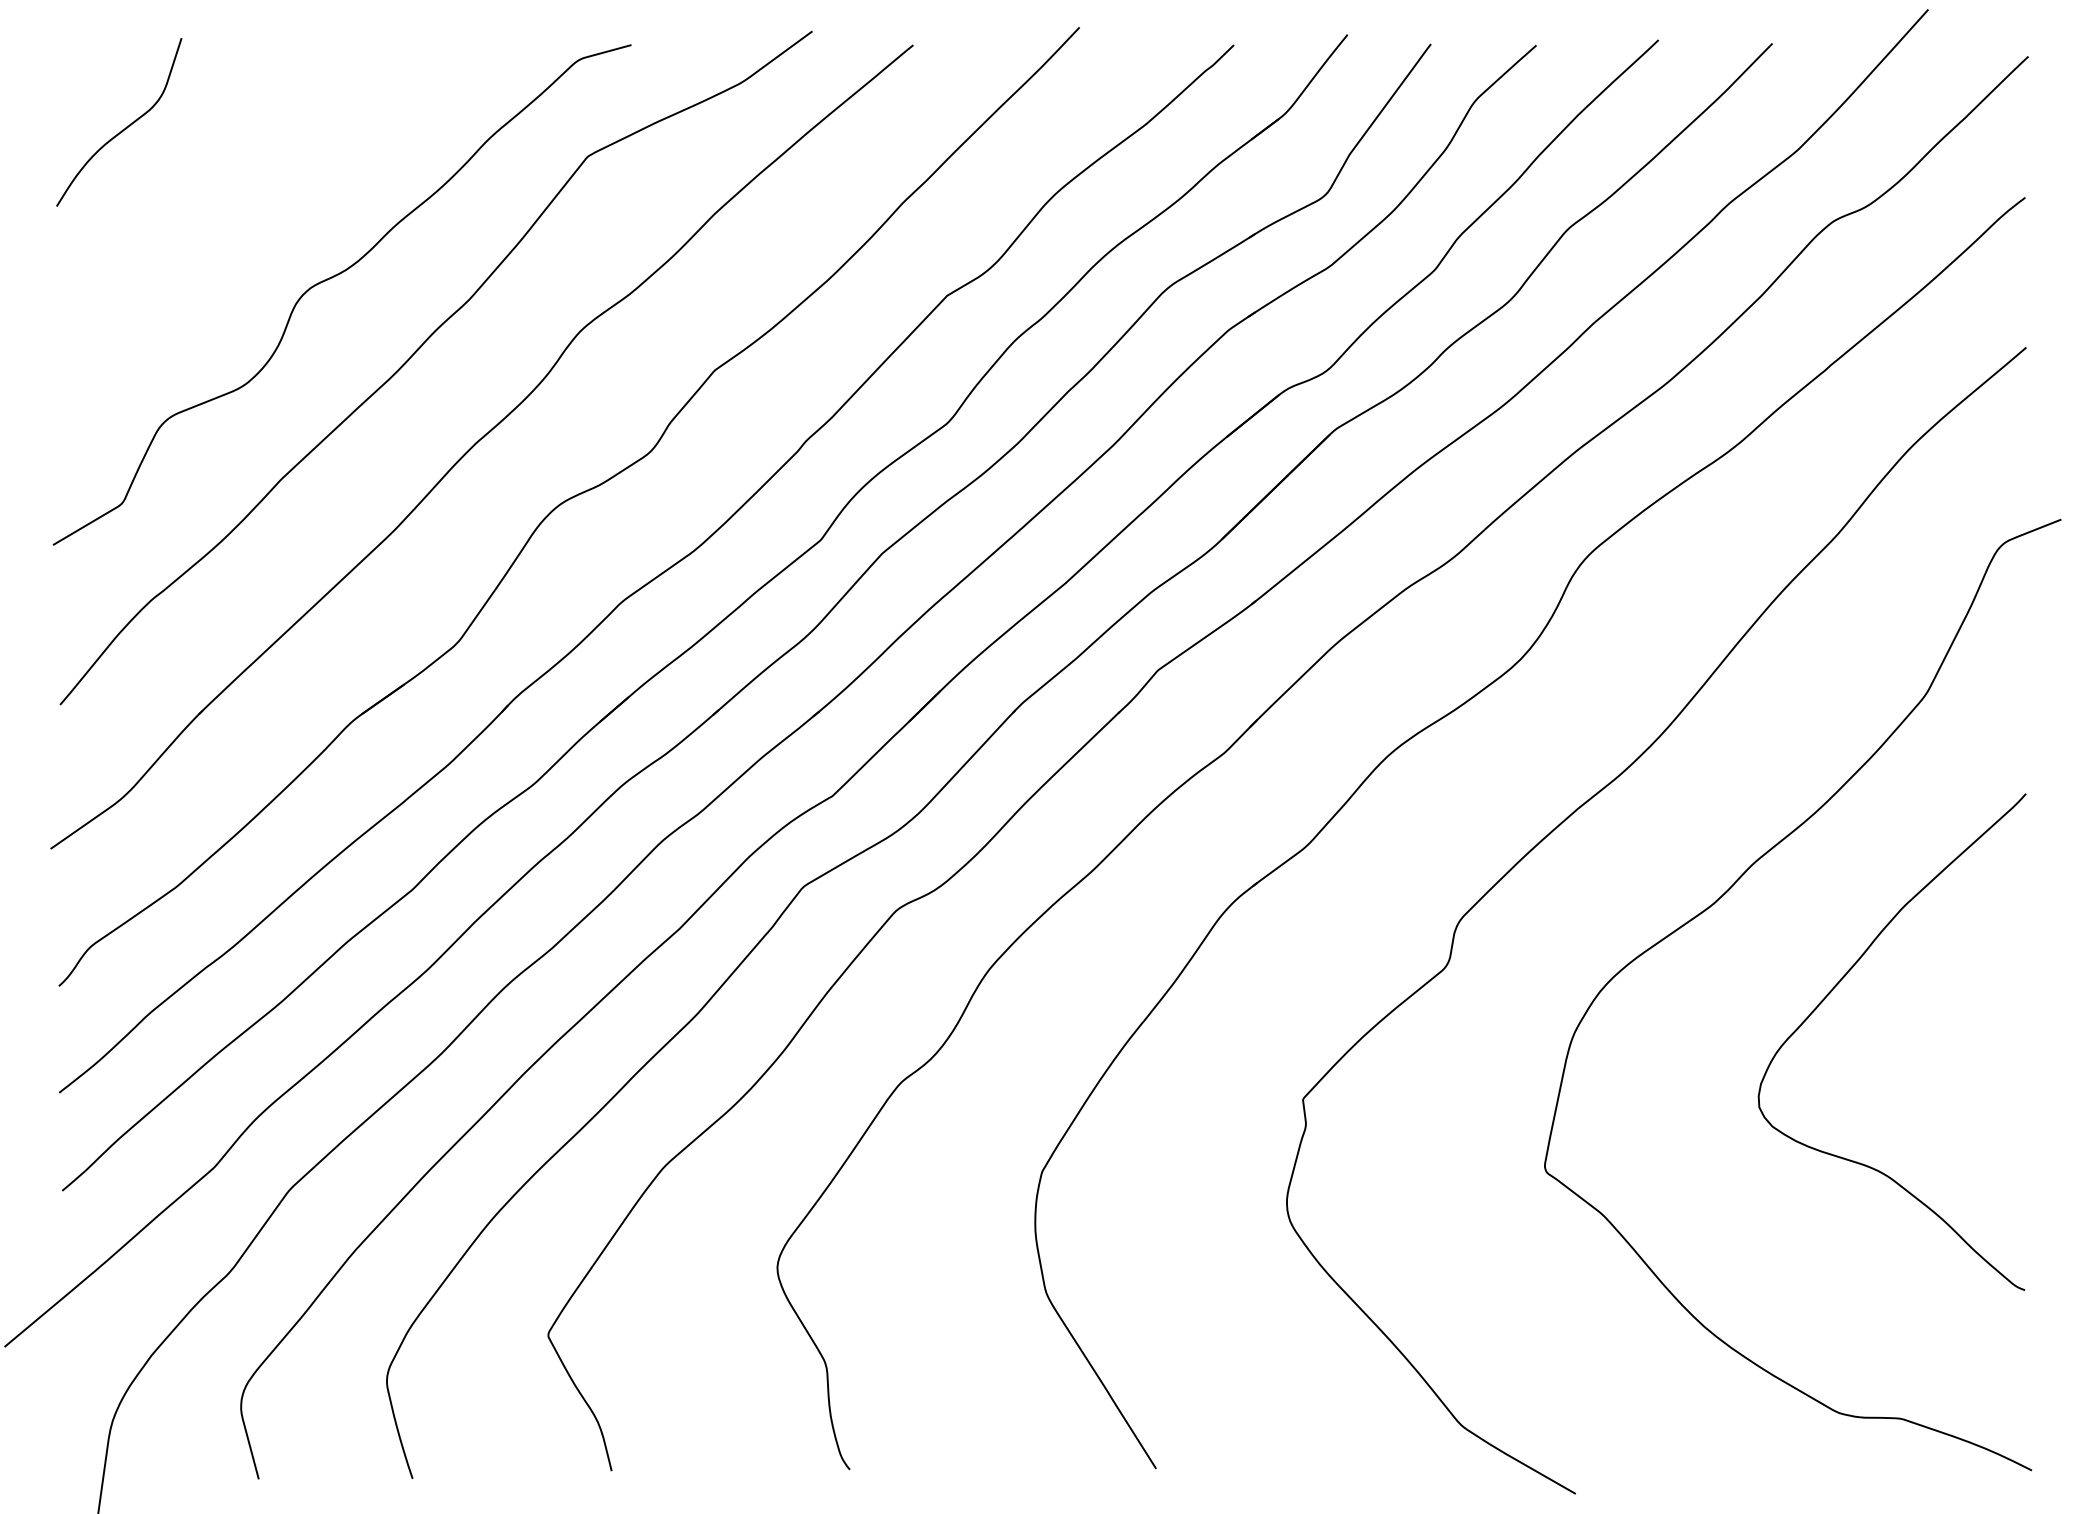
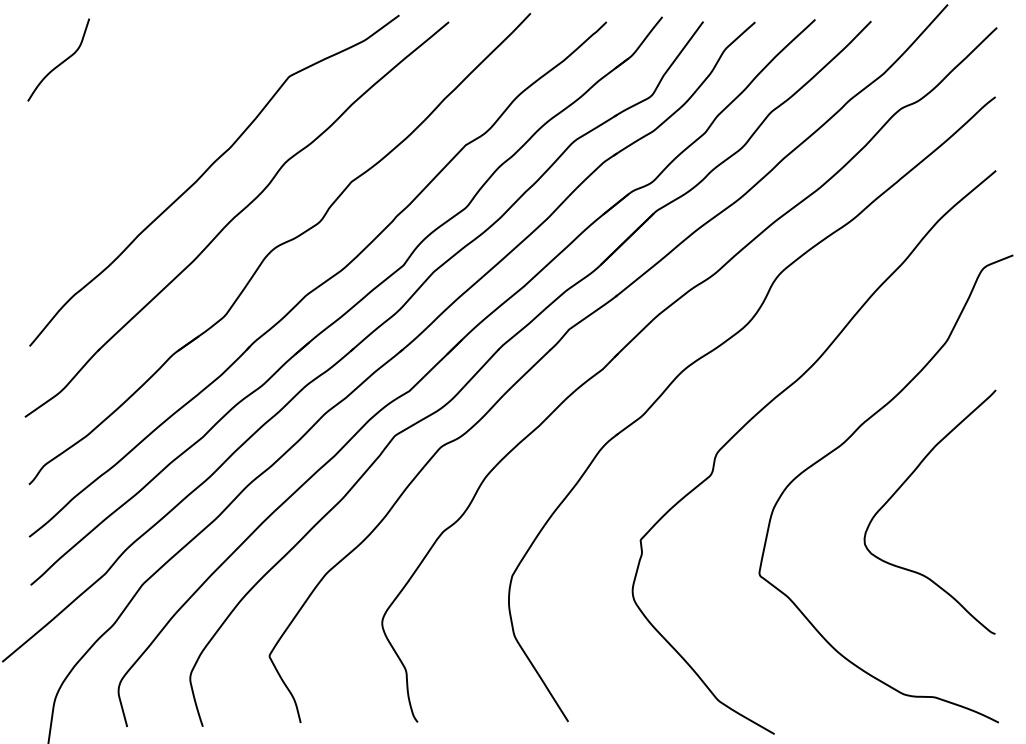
curve: (336, 277) -> (165, 136), removed

